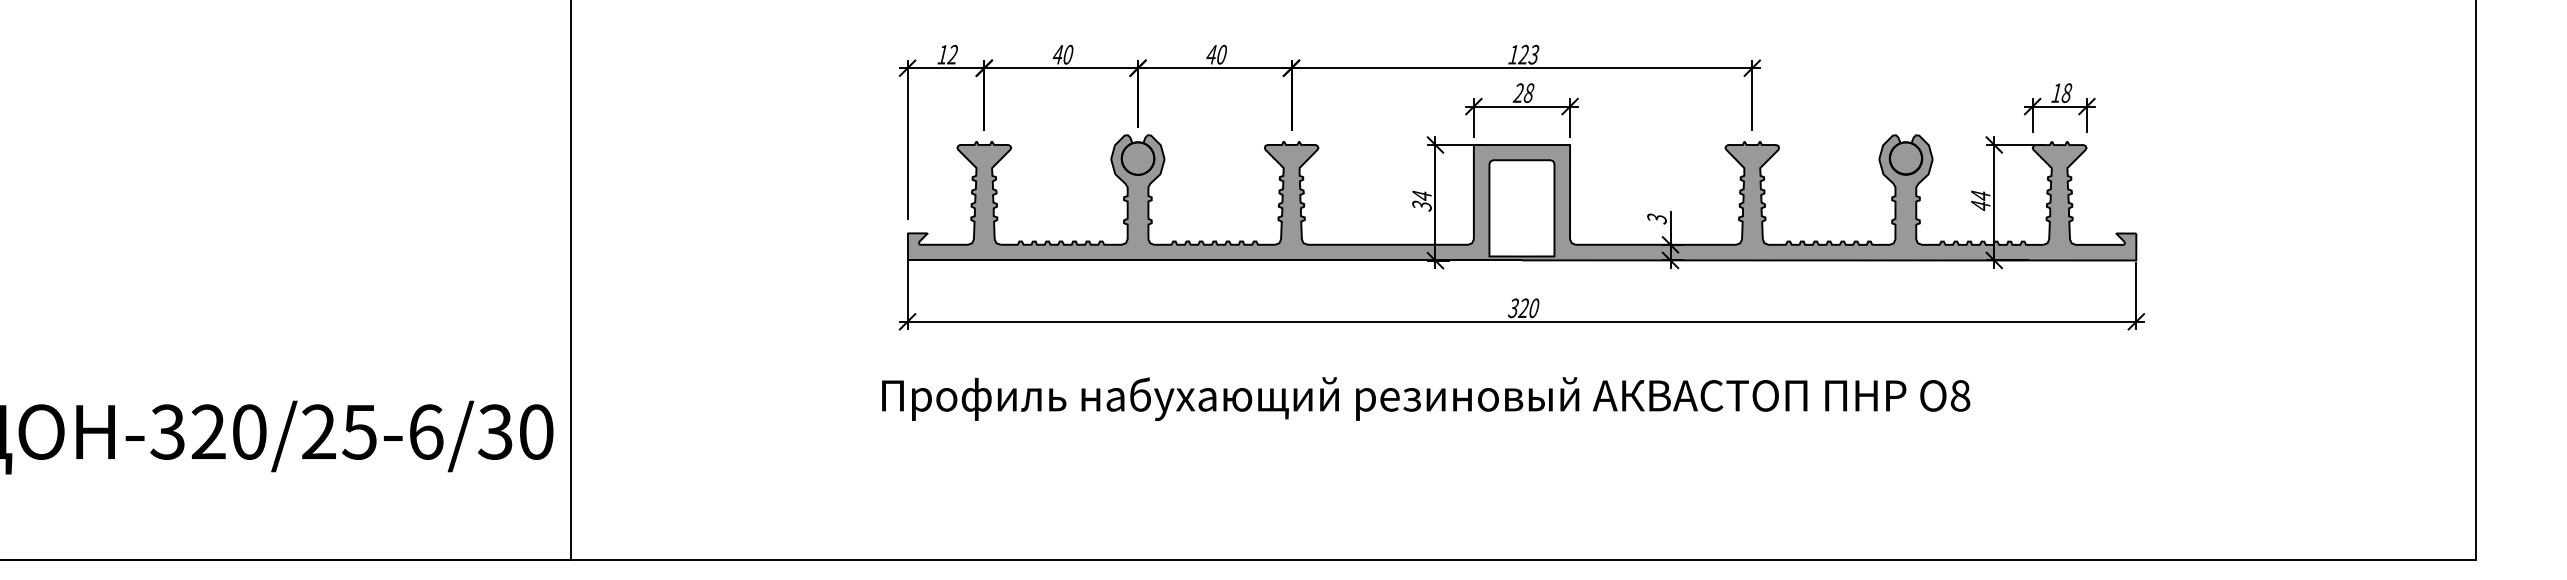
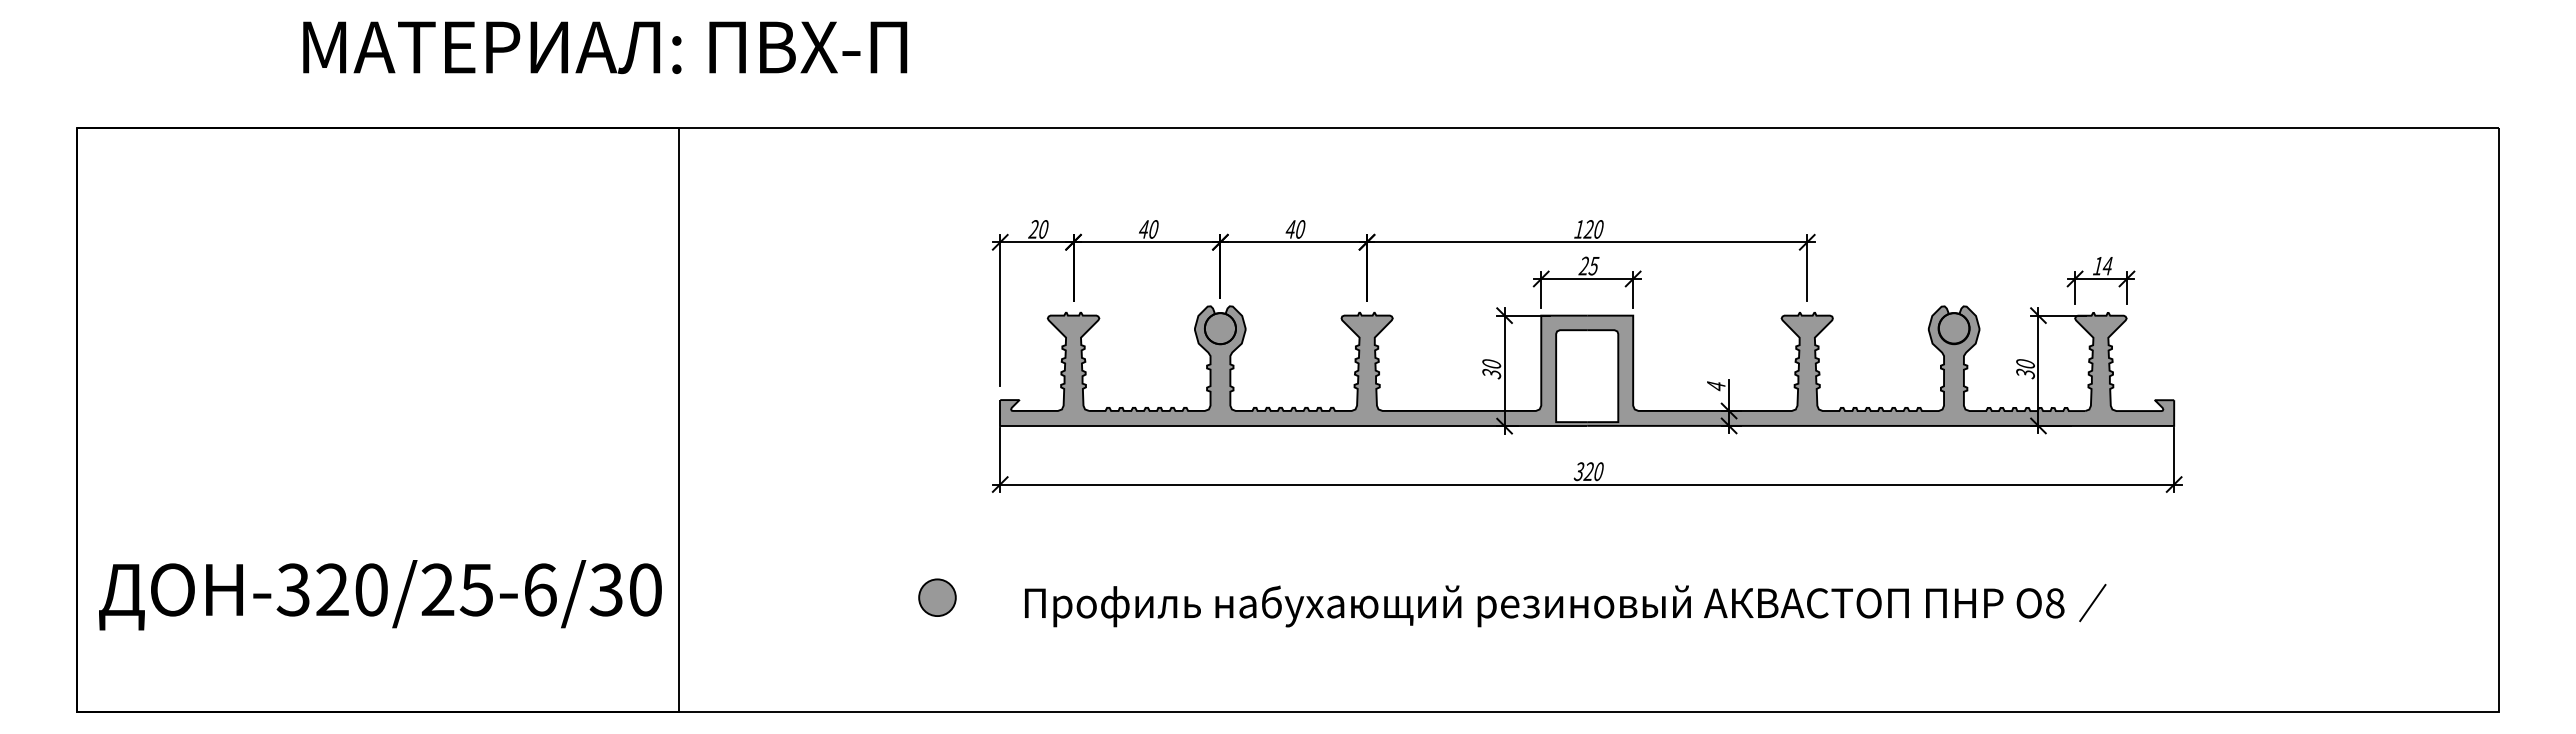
text: (947, 54) -> (1038, 229), 12 -> 20
text: (1533, 54) -> (1598, 229), 123 -> 120
text: (1528, 92) -> (1593, 265), 28 -> 25
text: (2066, 92) -> (2107, 265), 18 -> 14
text: (1421, 196) -> (1491, 364), 34 -> 30
text: (1980, 201) -> (2025, 369), 44 -> 30
text: (1656, 219) -> (1715, 386), 3 -> 4
text: (1425, 399) -> (1544, 606), moved
part: (841, 440) -> (937, 597), added
line: (2050, 446) -> (2092, 603), added

